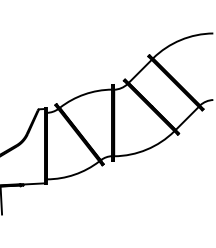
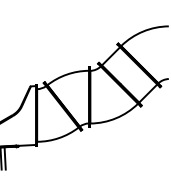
line: (6, 200) -> (5, 158), added

